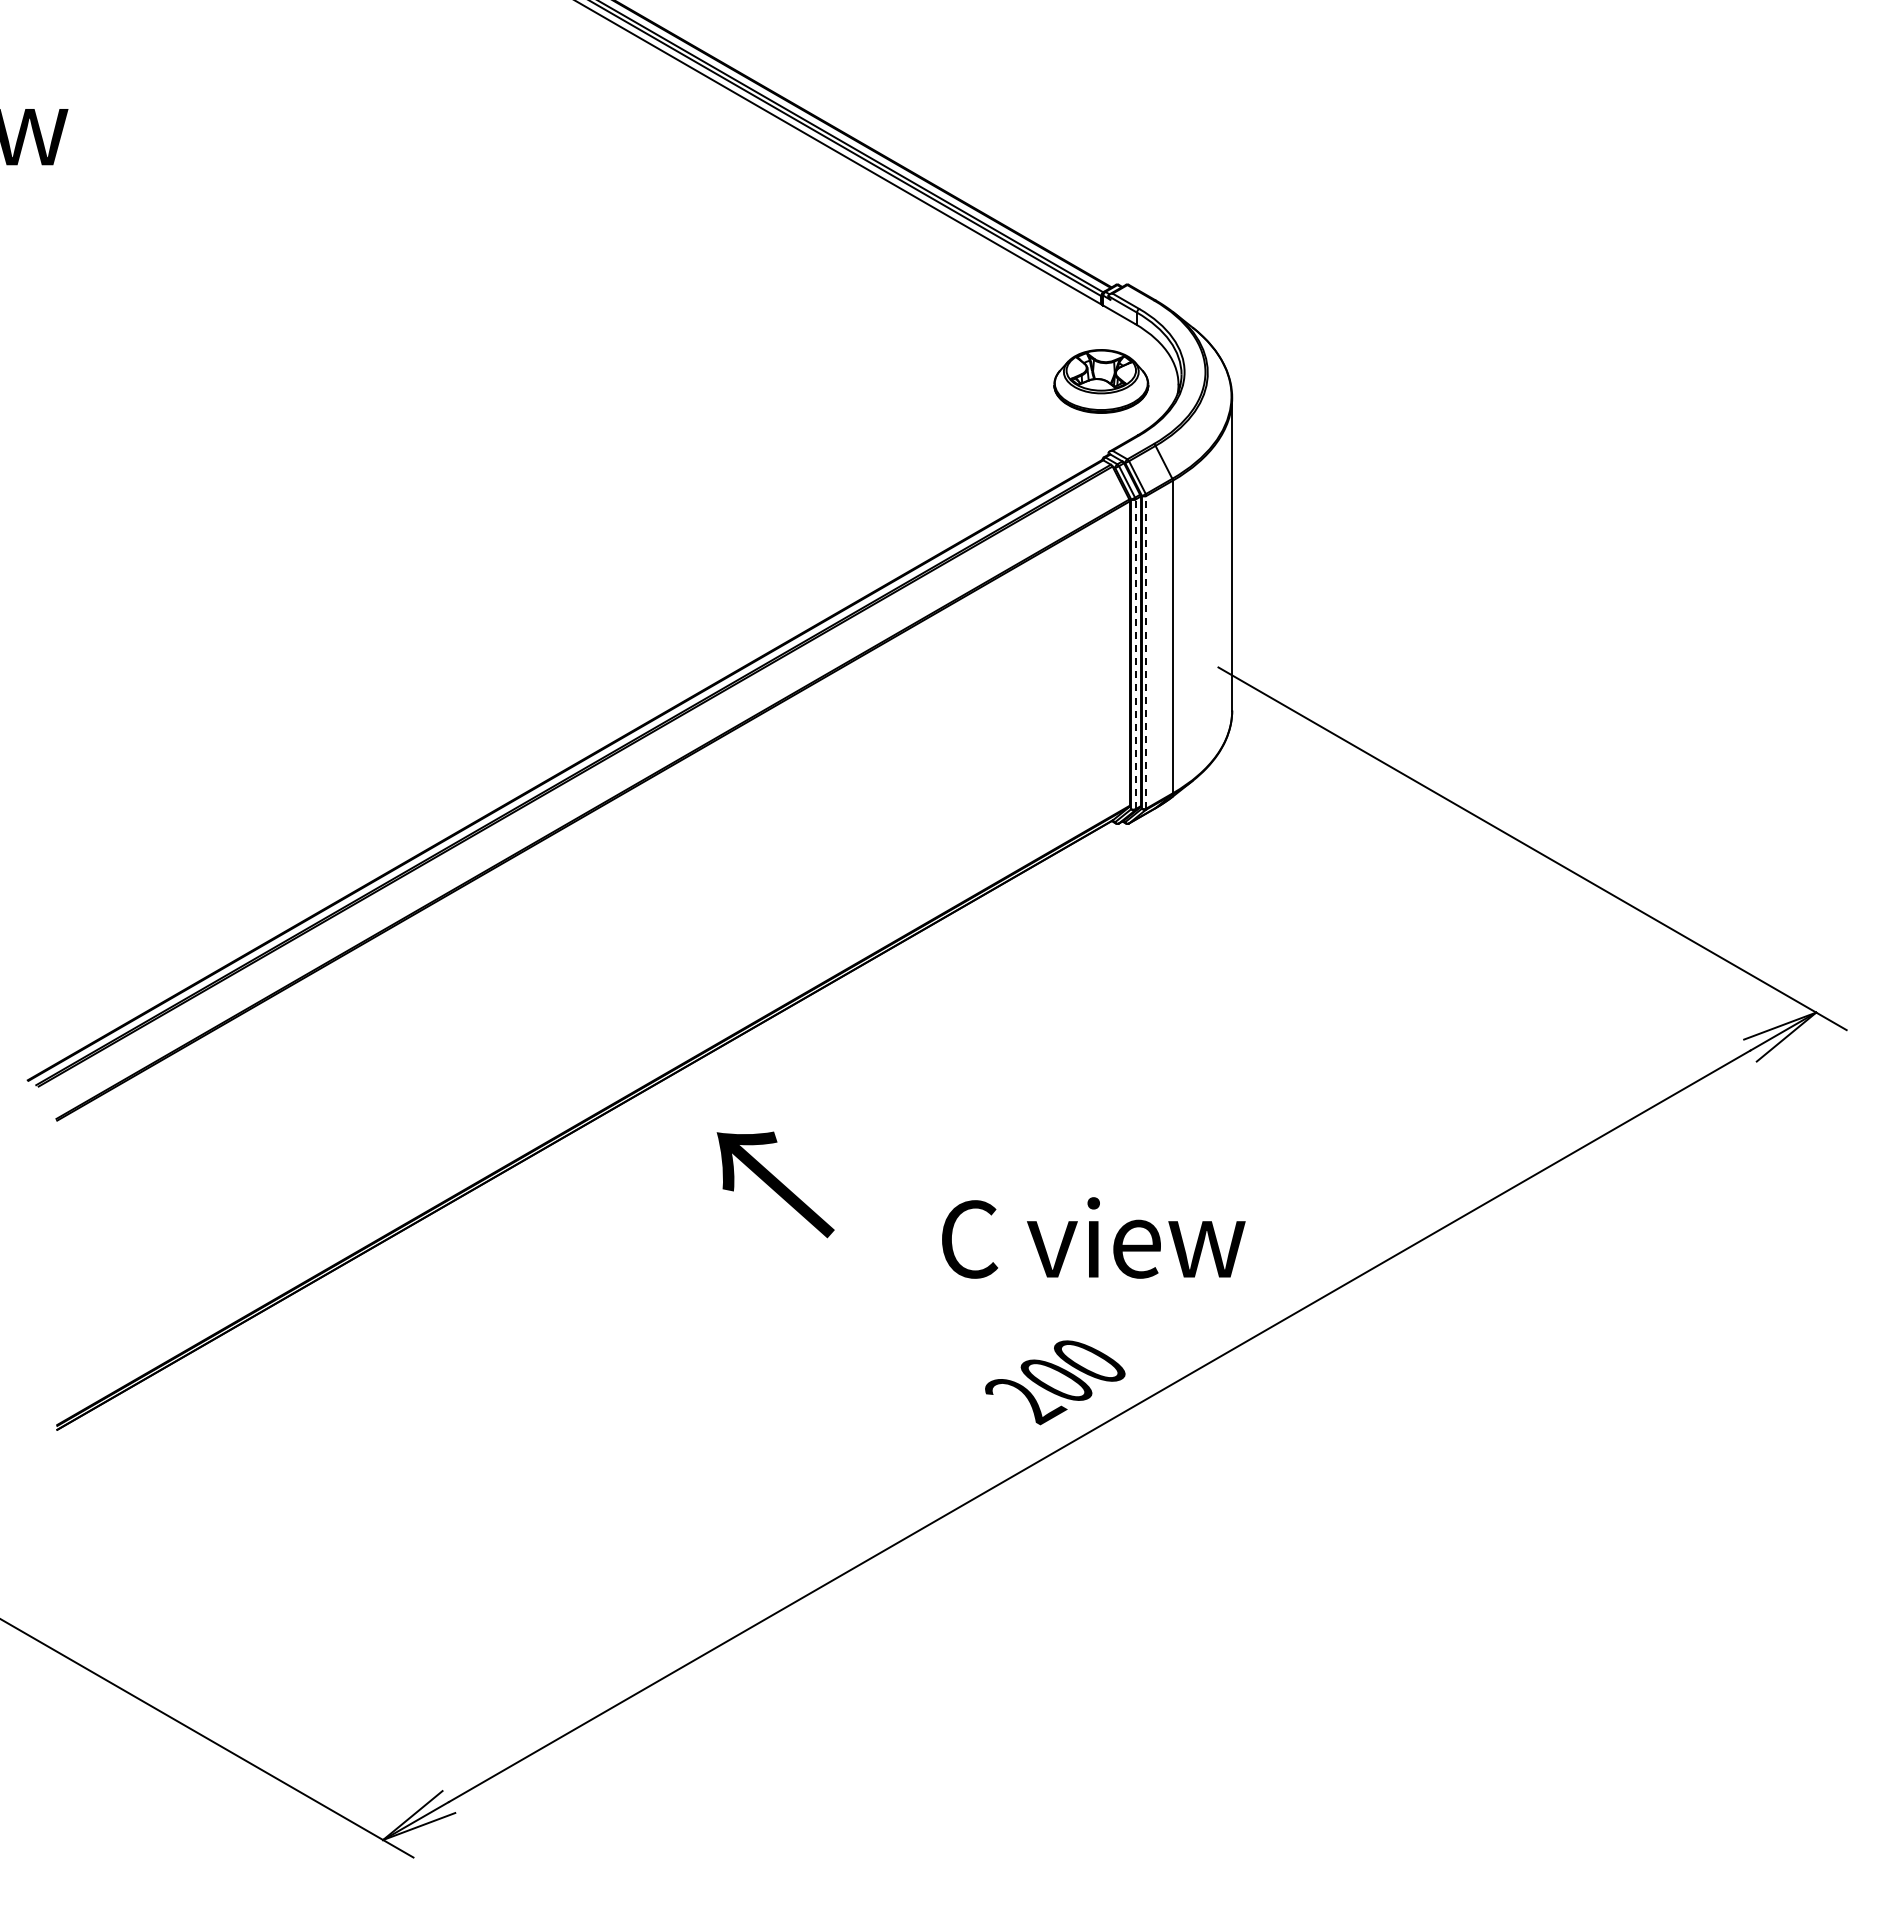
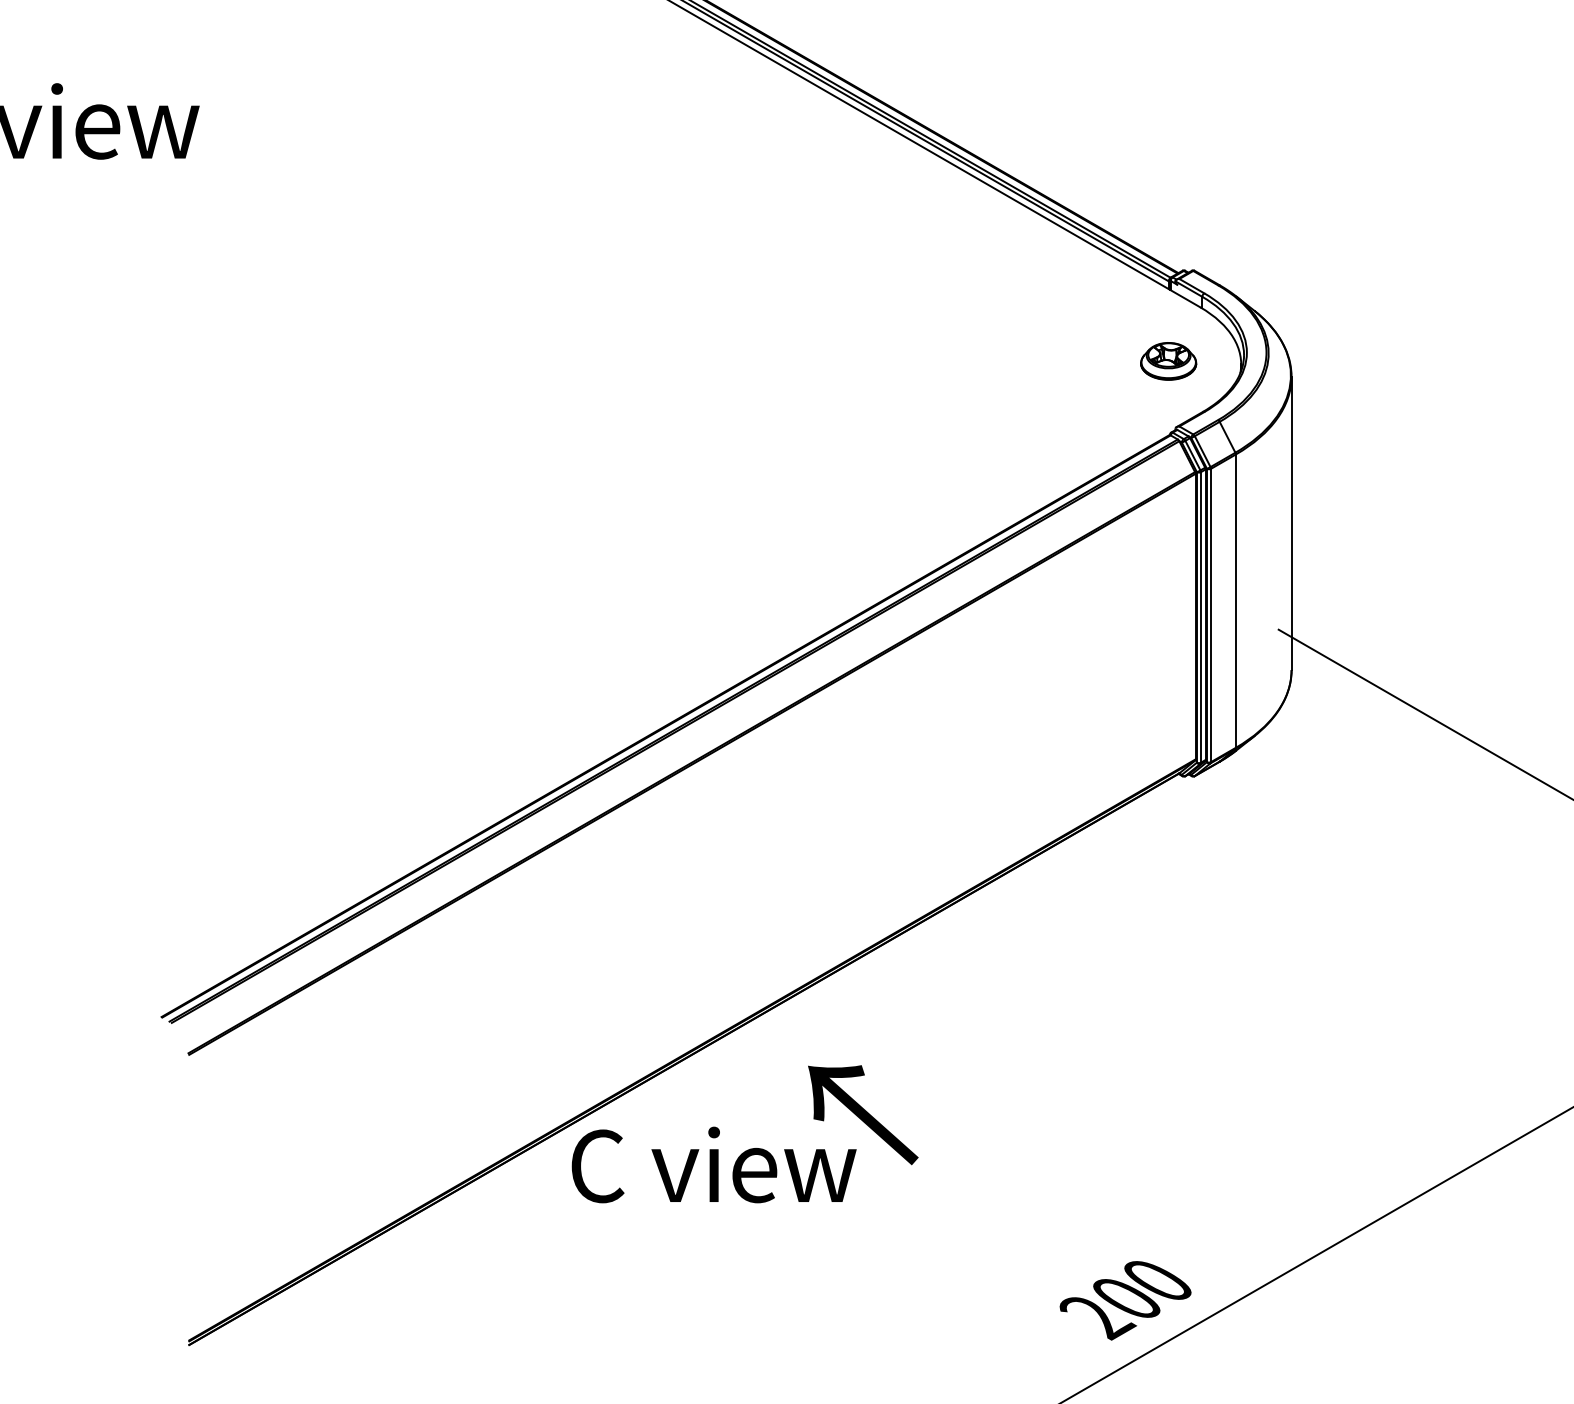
part: (1100, 381) -> (1168, 361), size x0.62
line: (1146, 651) -> (1211, 614), dashed -> solid
line: (1135, 654) -> (1200, 617), dashed -> solid
text: (1093, 1237) -> (713, 1164), moved

